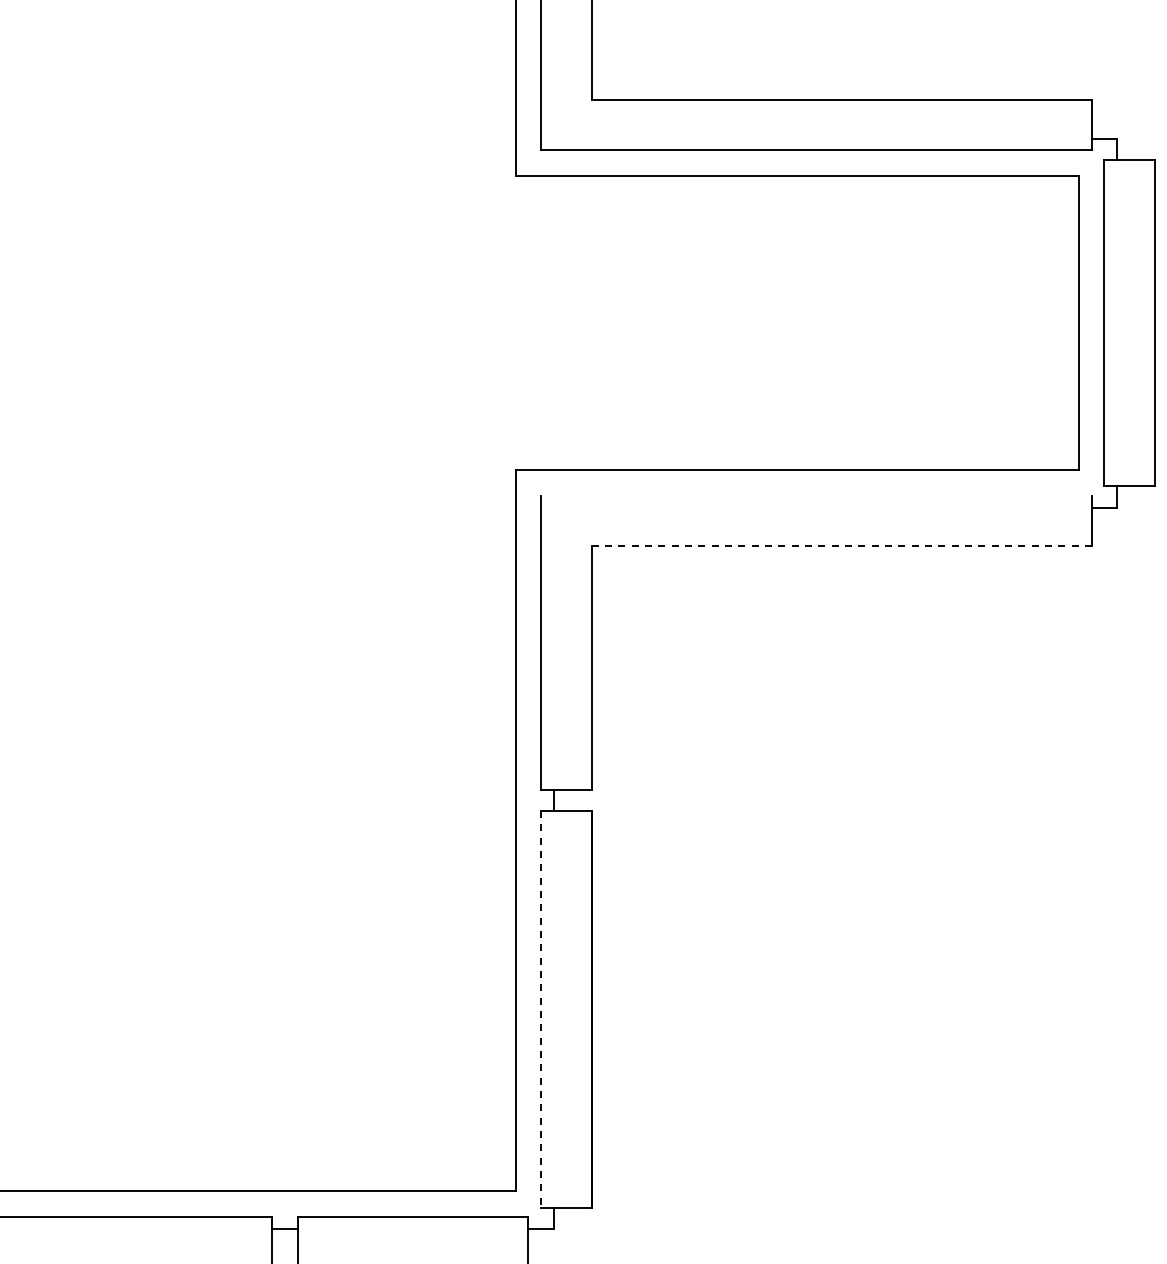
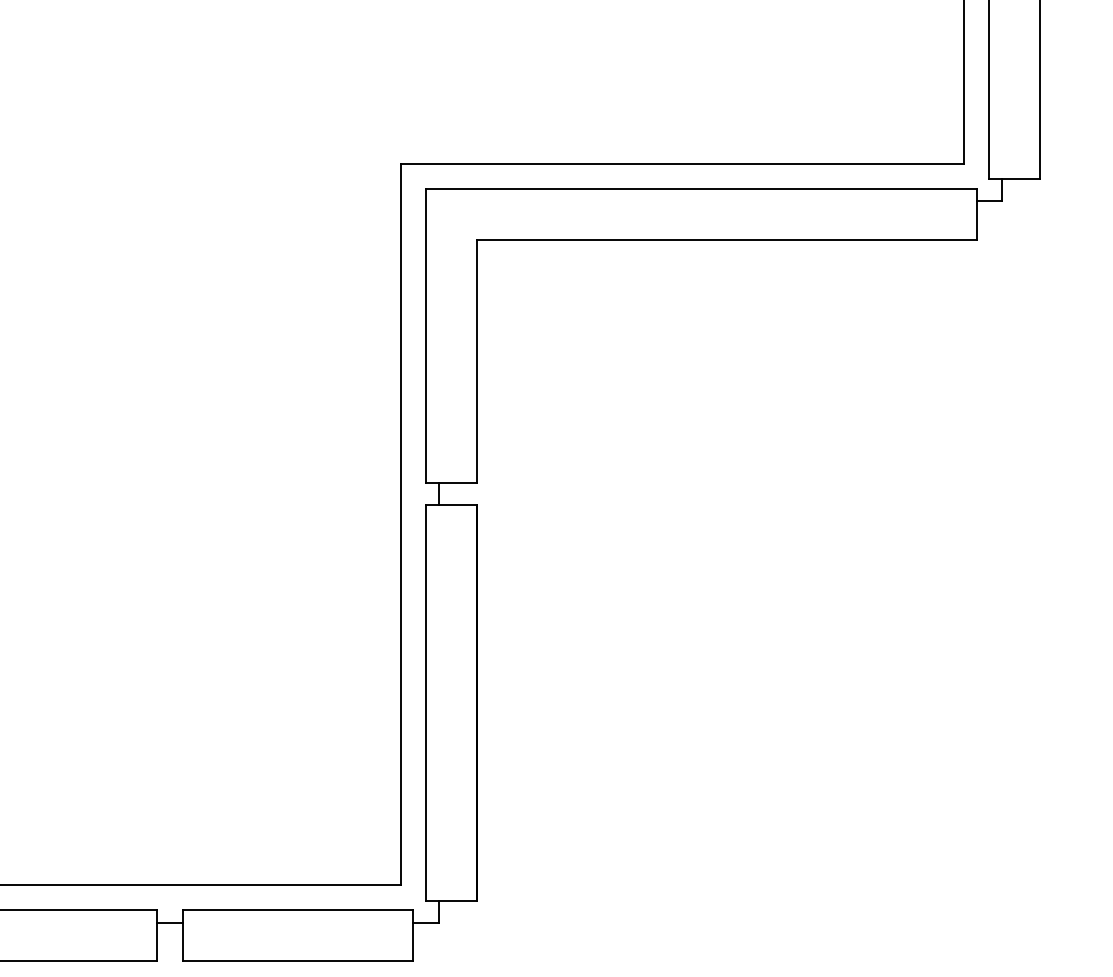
line: (815, 495) -> (700, 188), added
line: (842, 546) -> (727, 239), dashed -> solid
line: (540, 1009) -> (425, 702), dashed -> solid

